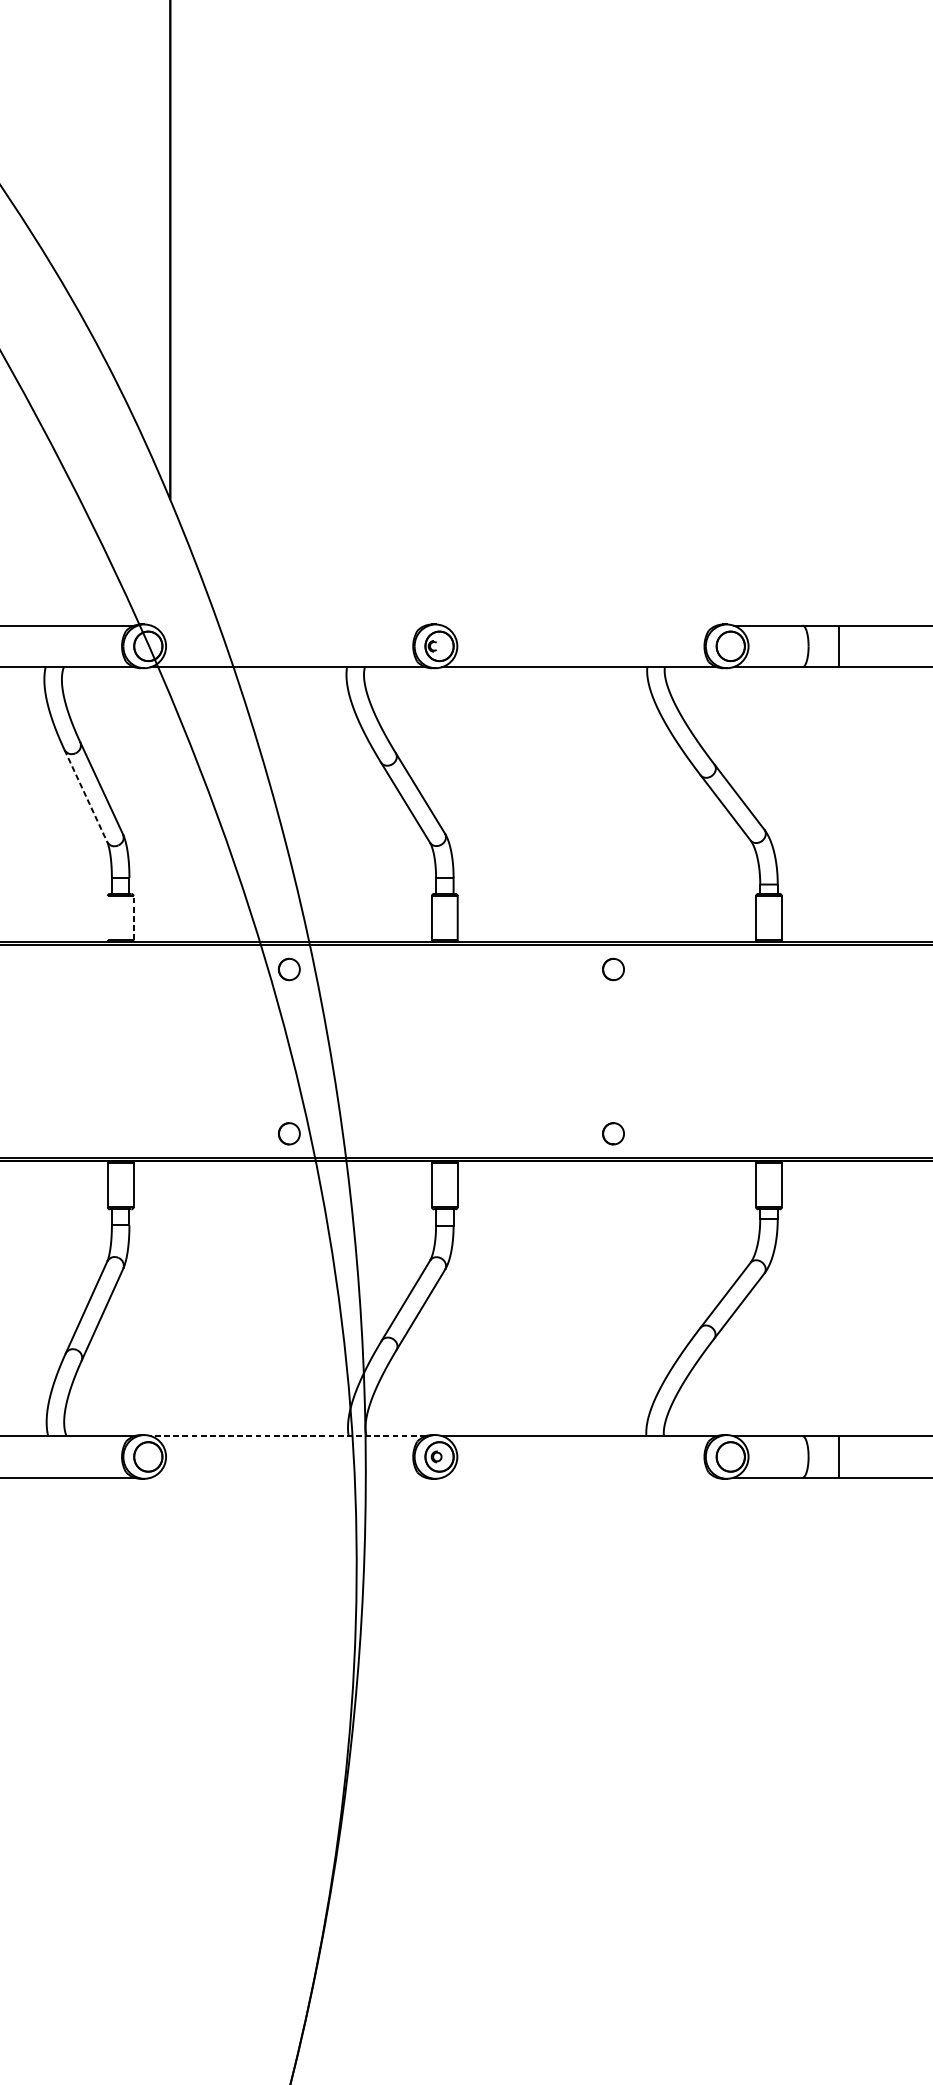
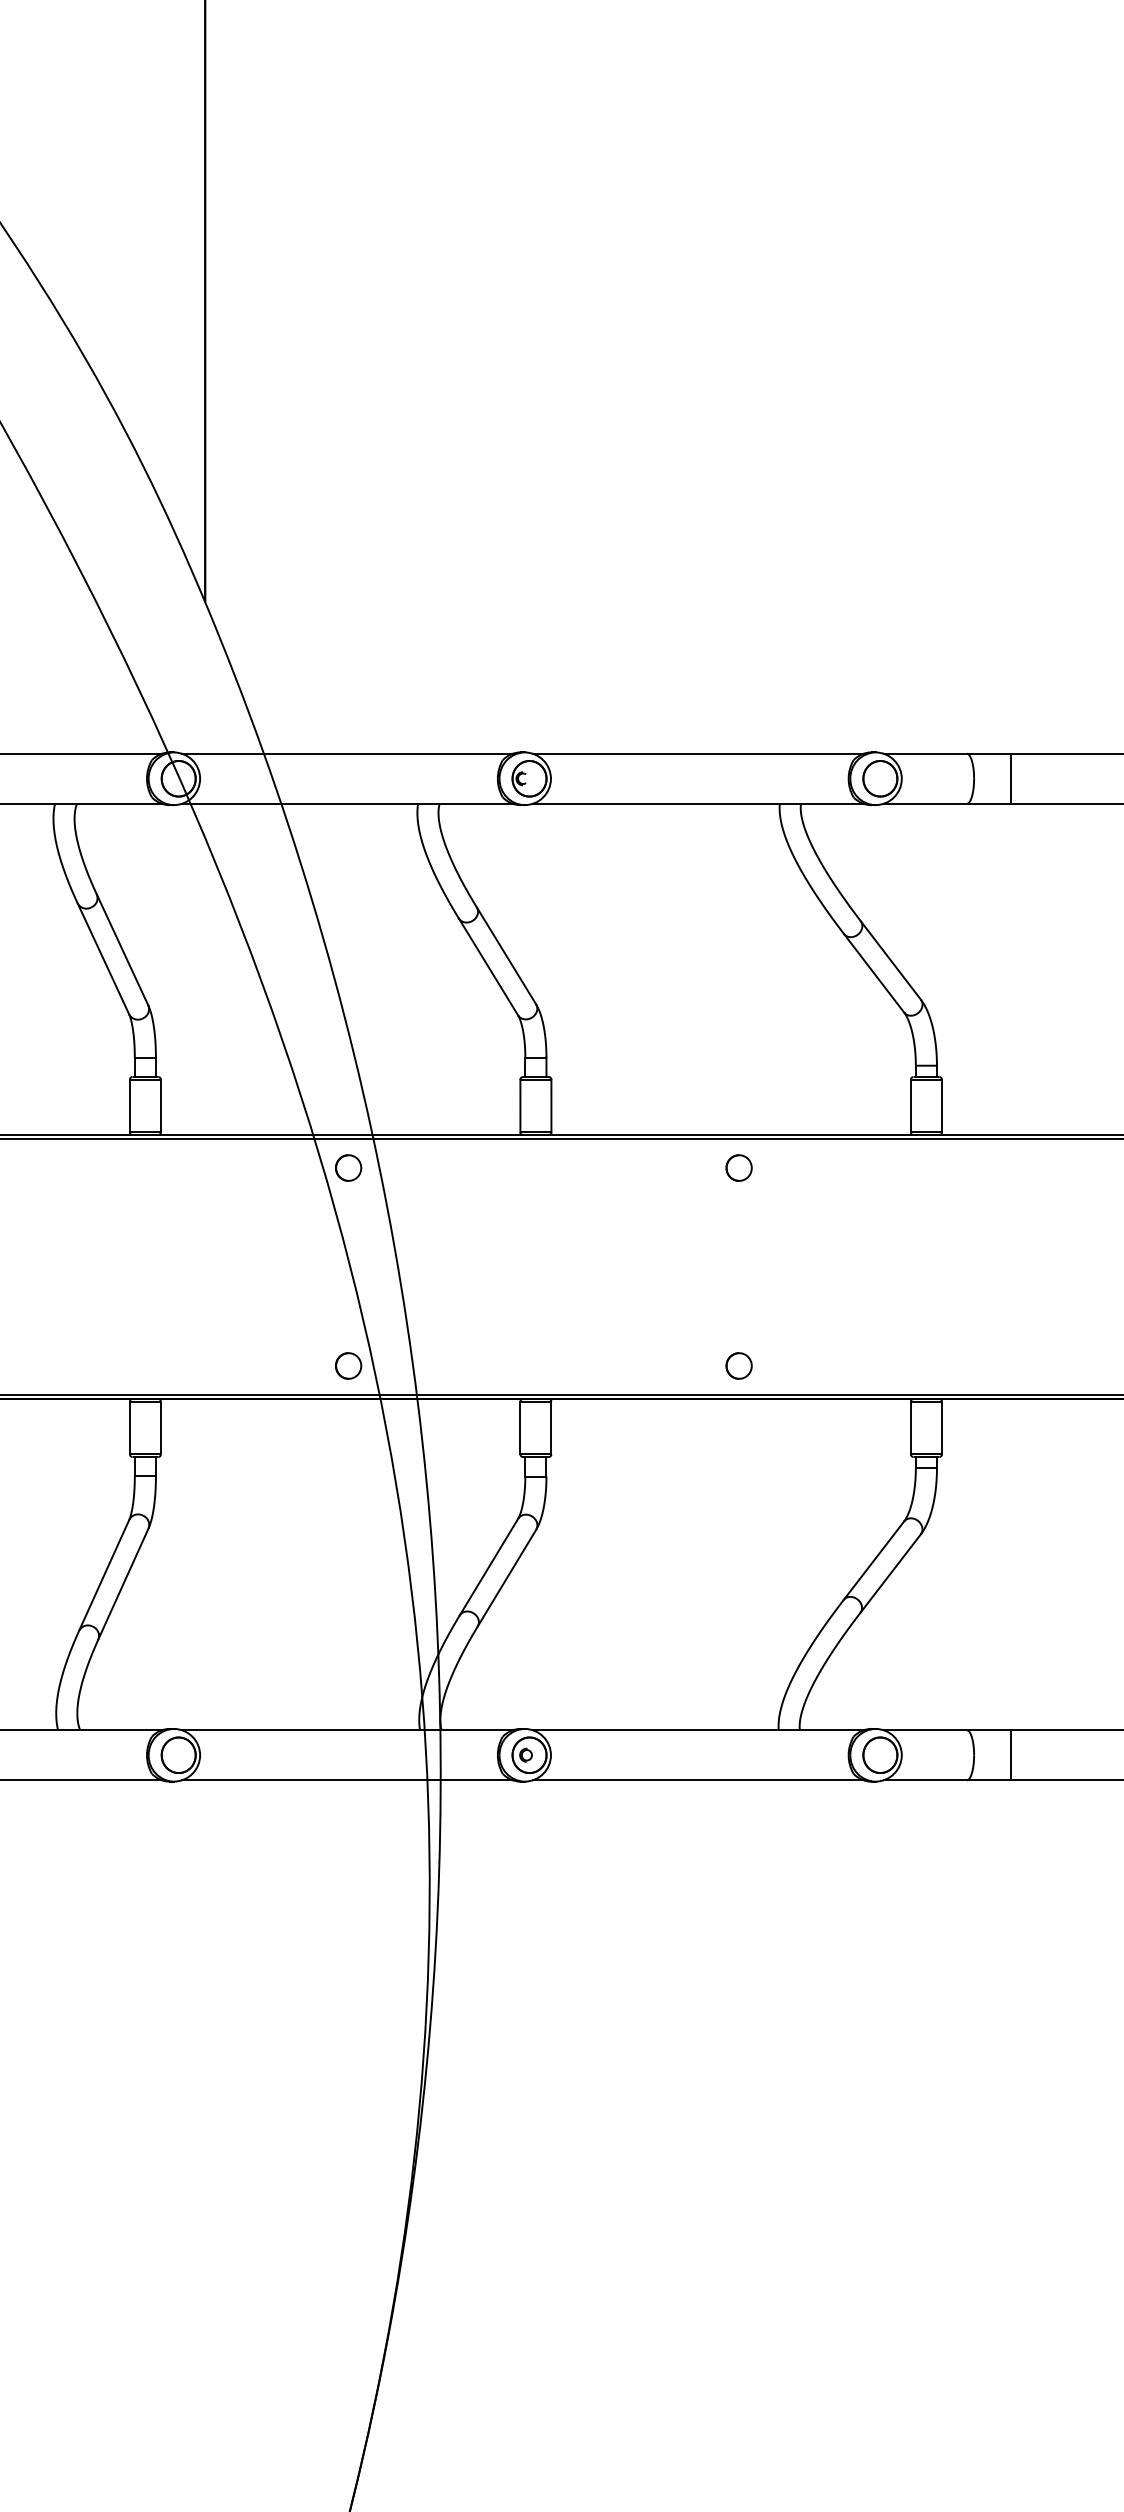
line: (288, 625) -> (347, 753), added
line: (578, 625) -> (697, 753), added
line: (85, 796) -> (103, 959), dashed -> solid
line: (107, 917) -> (129, 1105), added
line: (133, 917) -> (160, 1105), dashed -> solid
line: (287, 1436) -> (346, 1730), dashed -> solid
line: (288, 1477) -> (347, 1780), added
line: (578, 1477) -> (697, 1780), added

